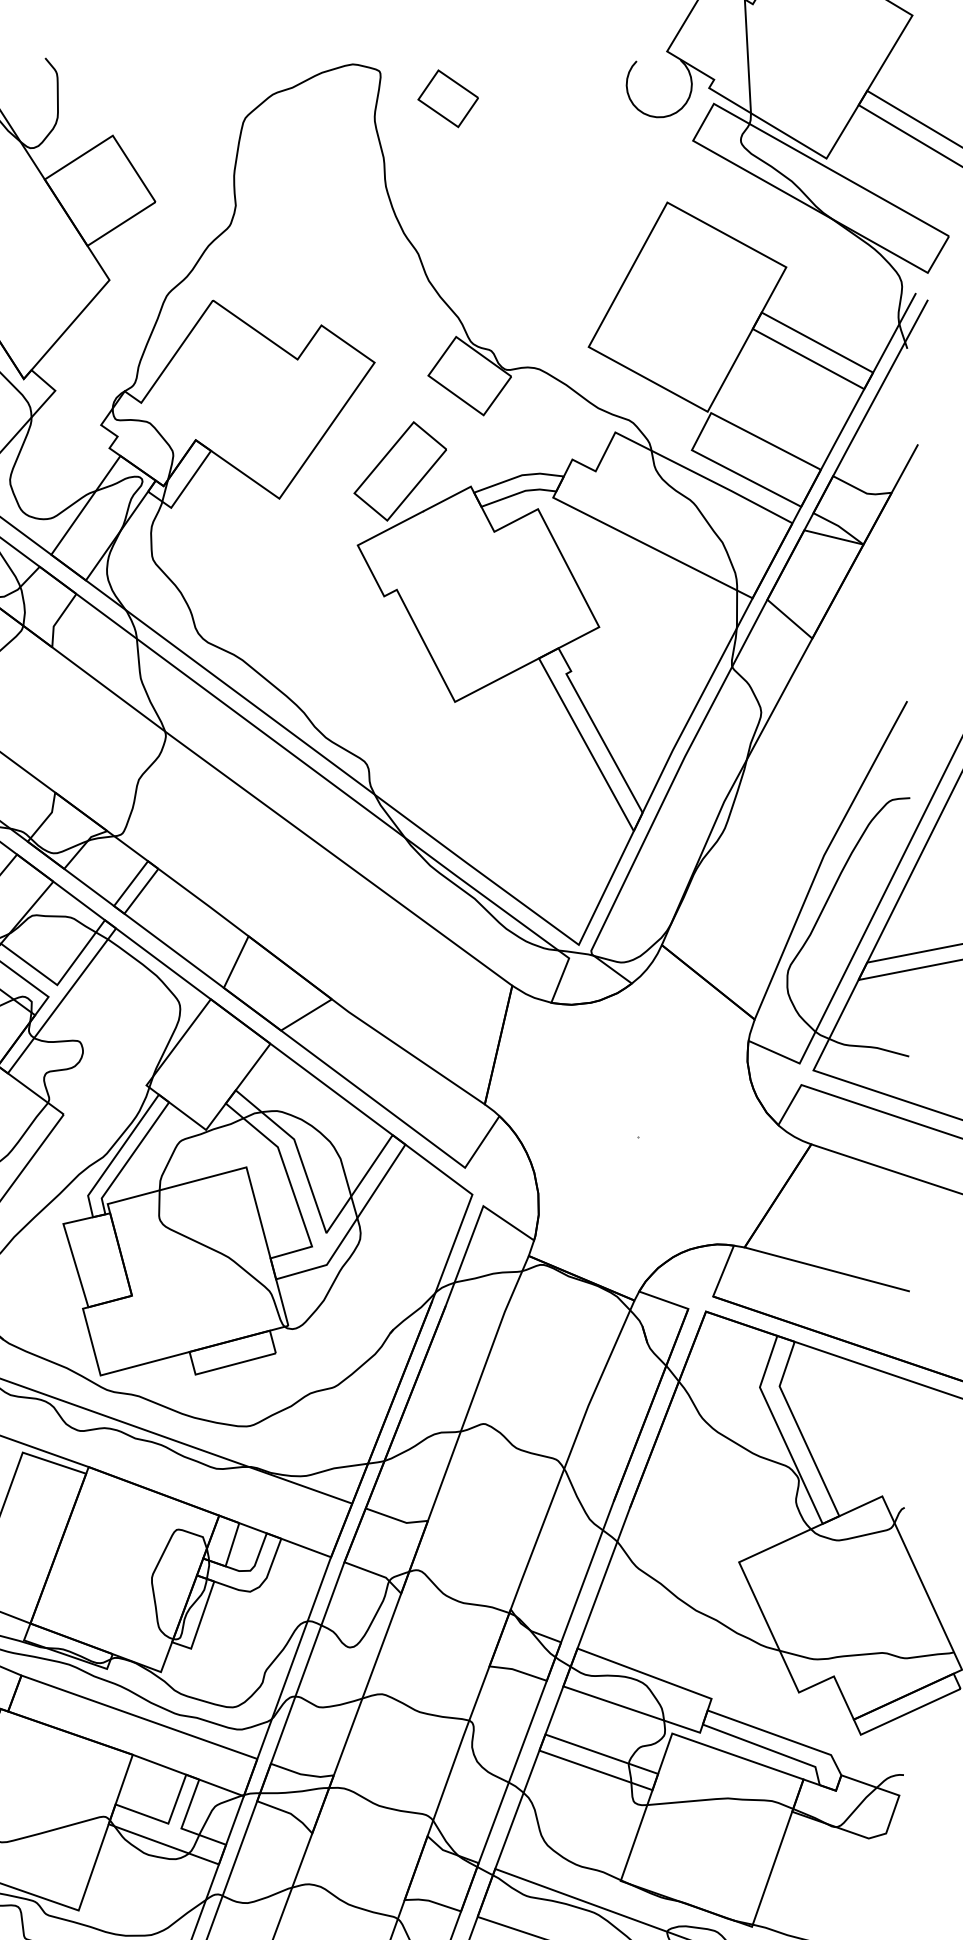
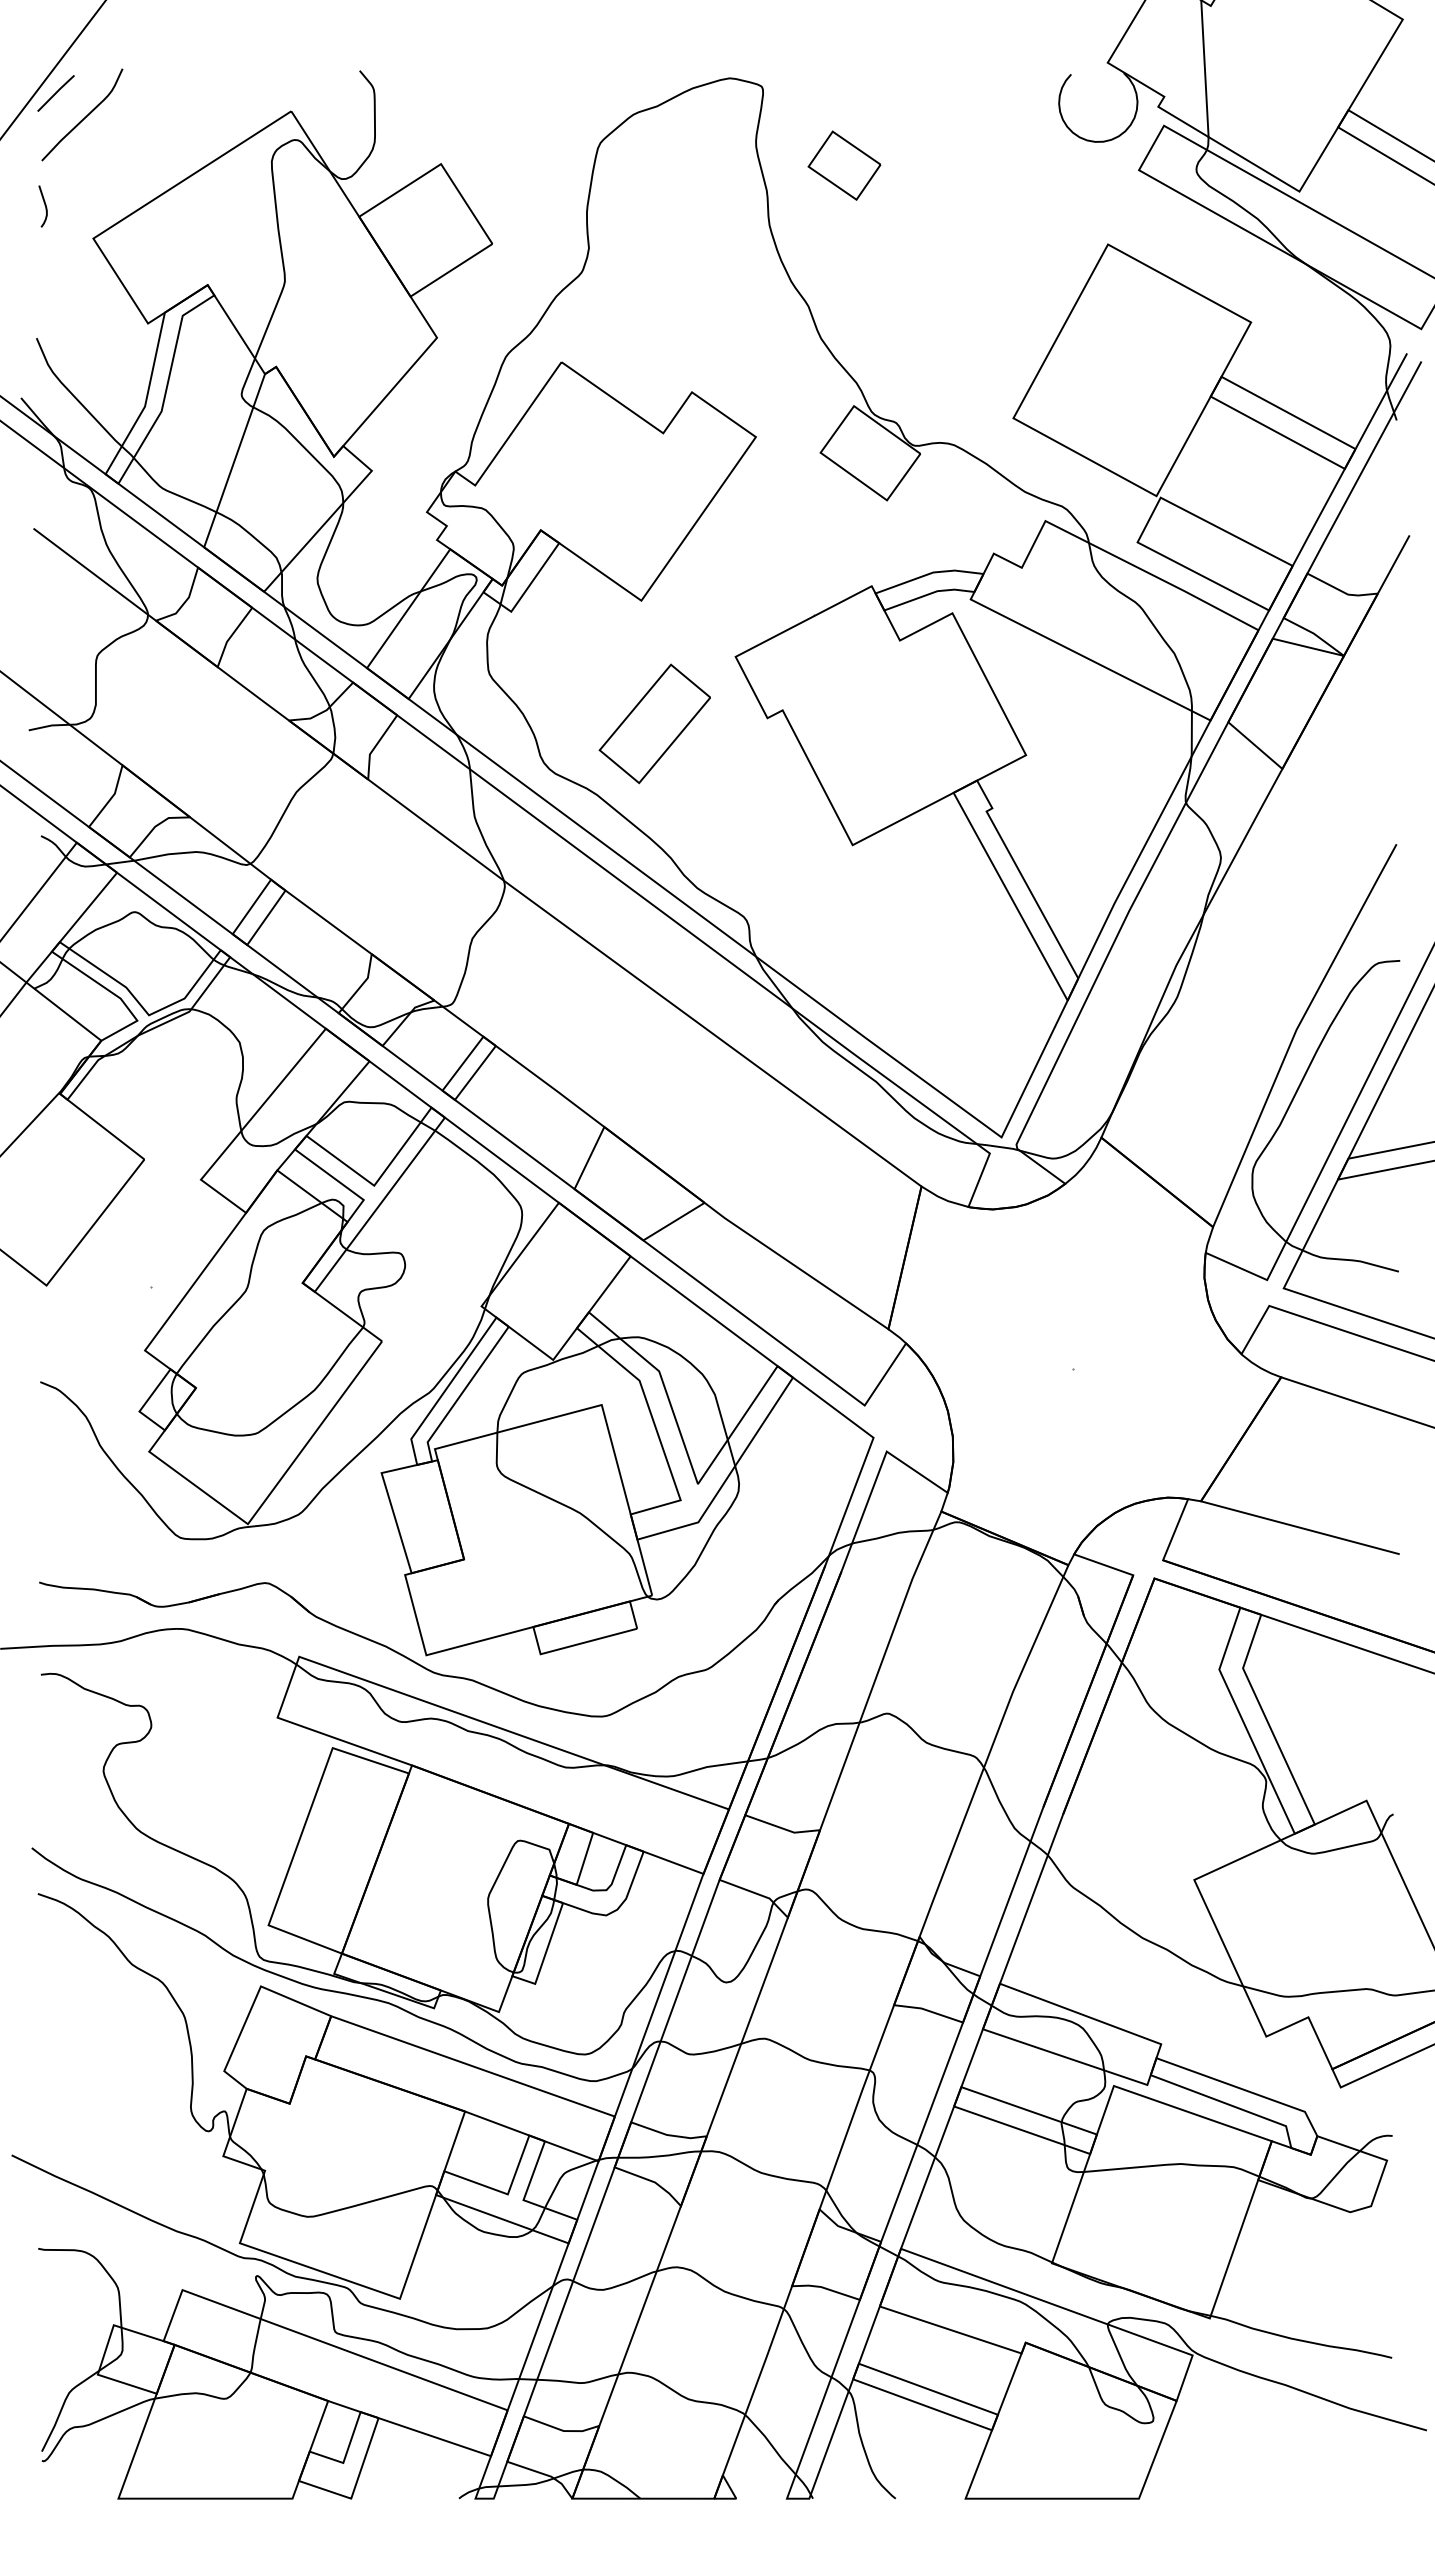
part: (448, 98) -> (844, 165), moved
part: (400, 471) -> (654, 723), moved

